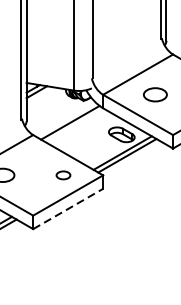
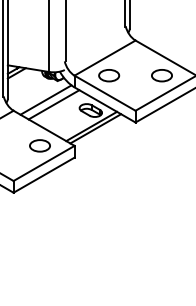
part: (155, 94) -> (109, 75), moved
line: (78, 127) -> (53, 104), added
part: (62, 174) -> (39, 145), size x1.67
line: (68, 208) -> (44, 174), dashed -> solid

